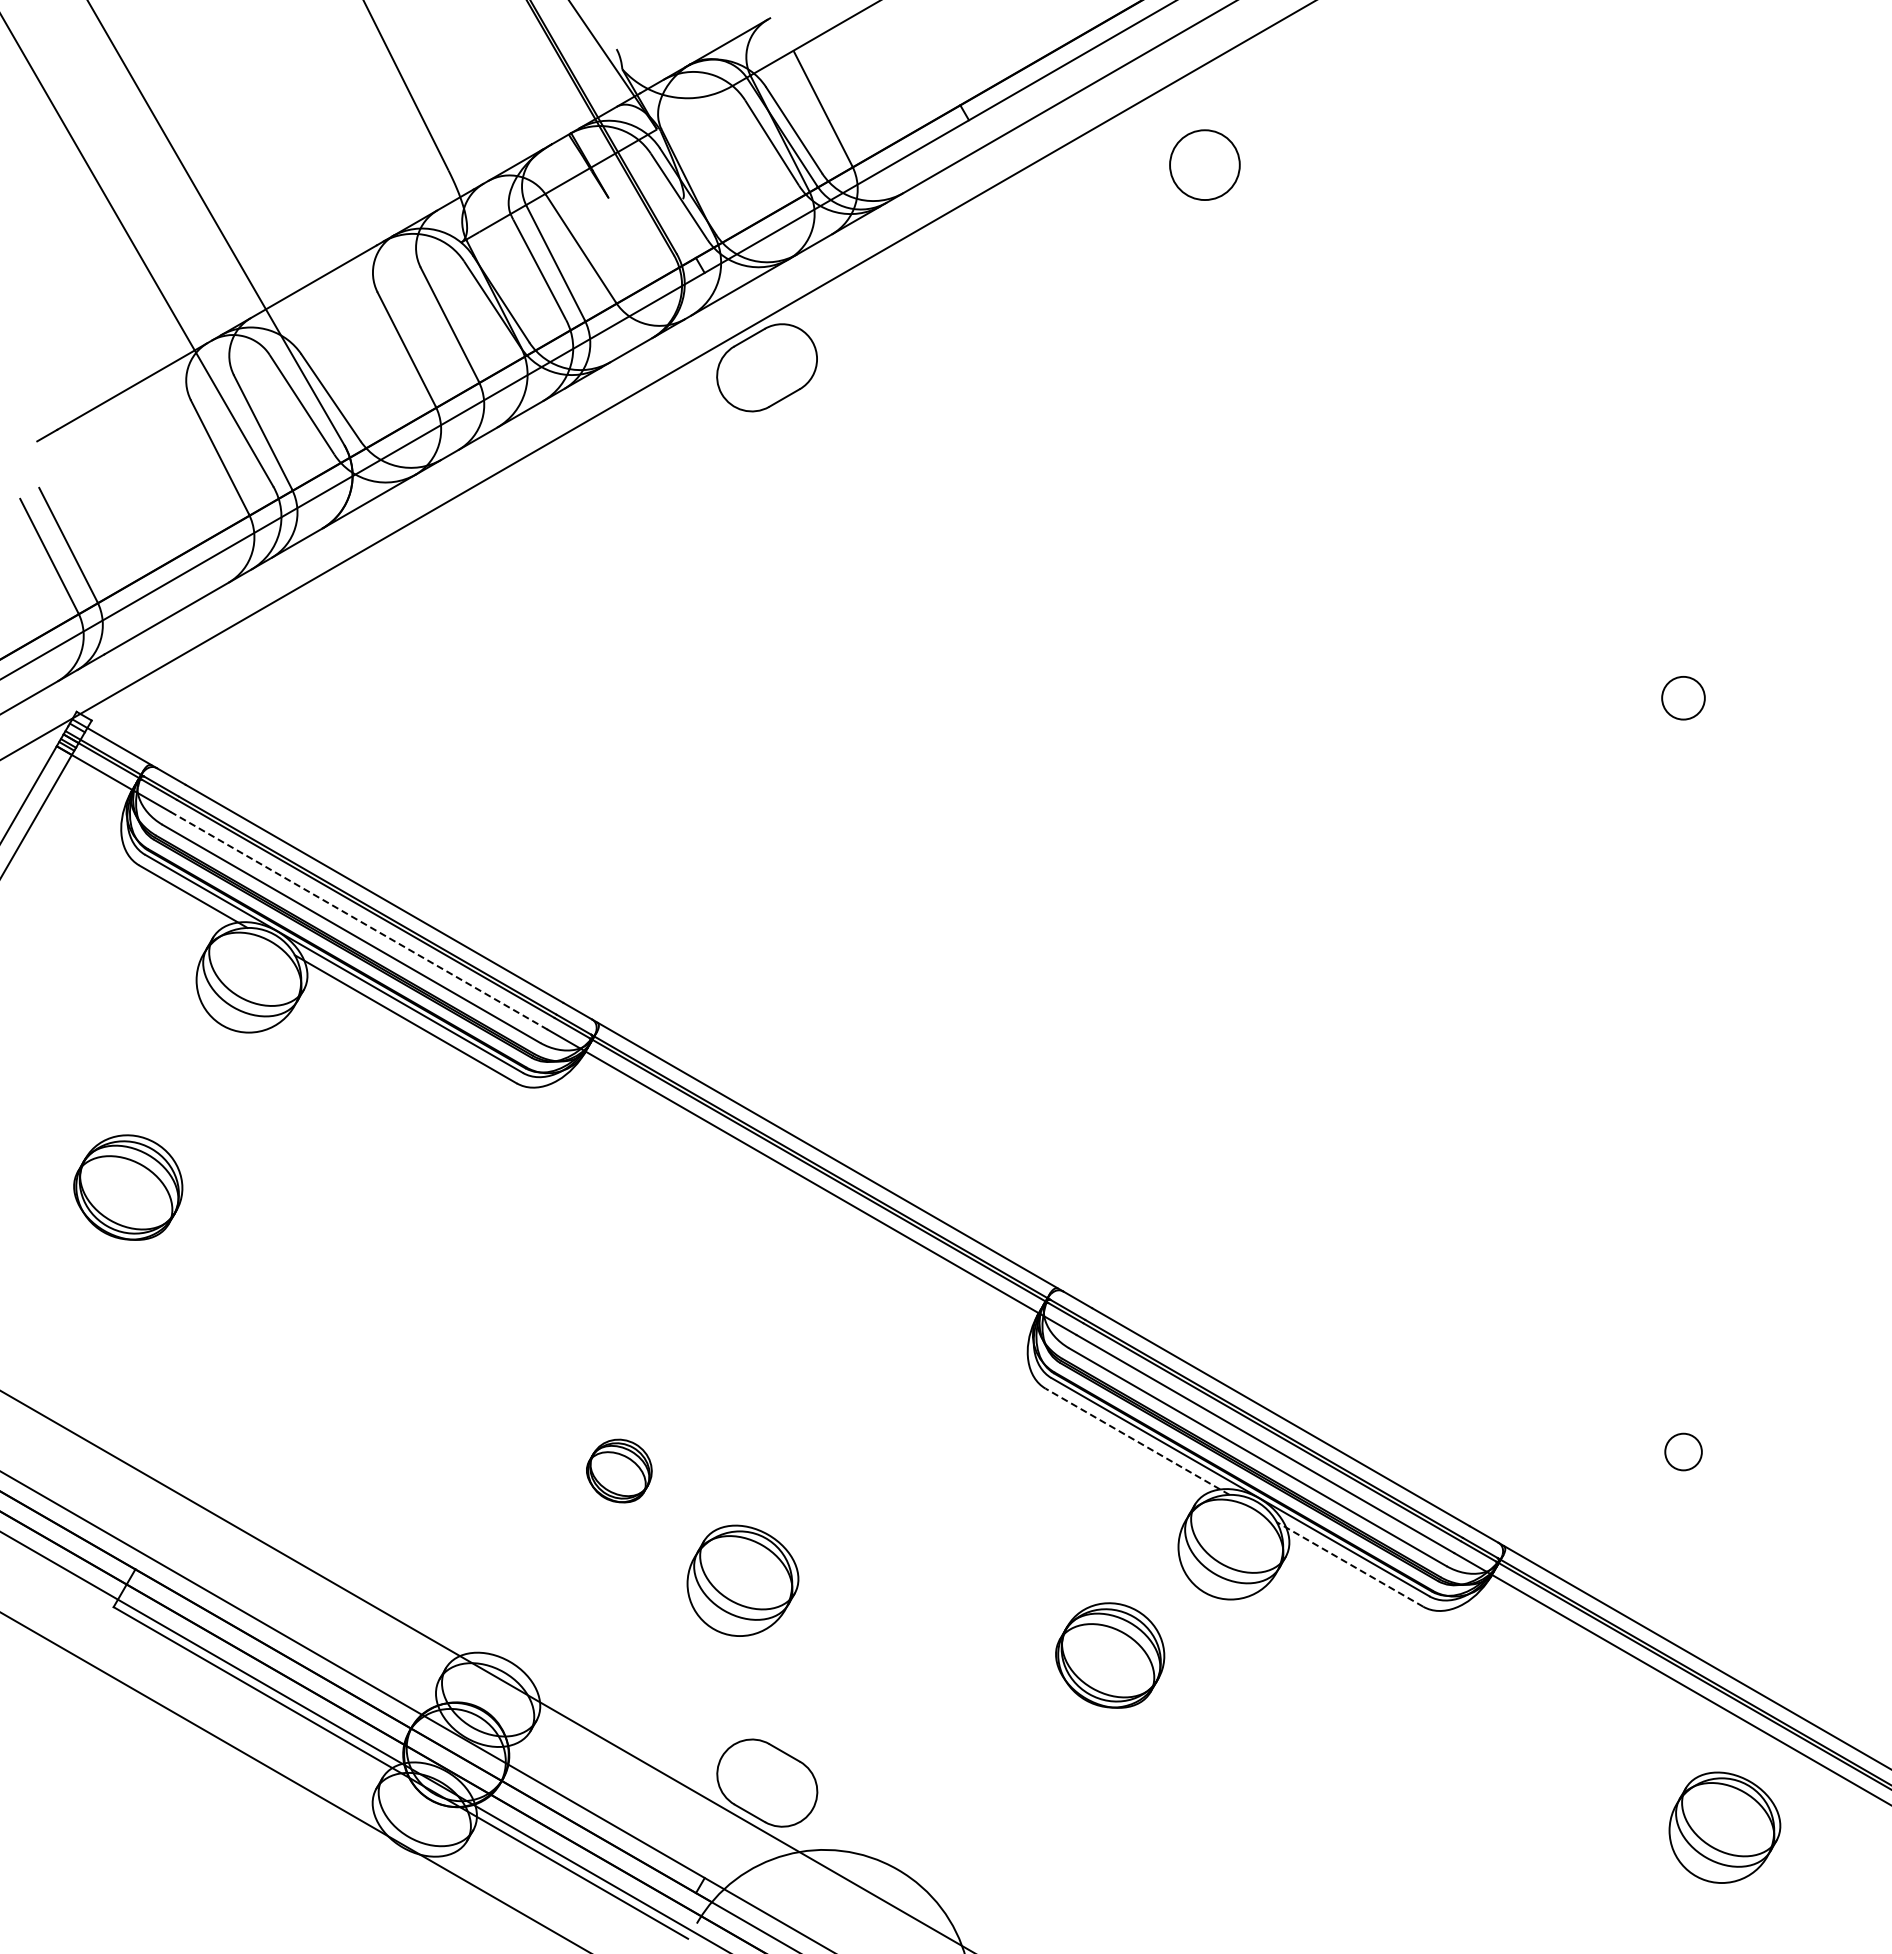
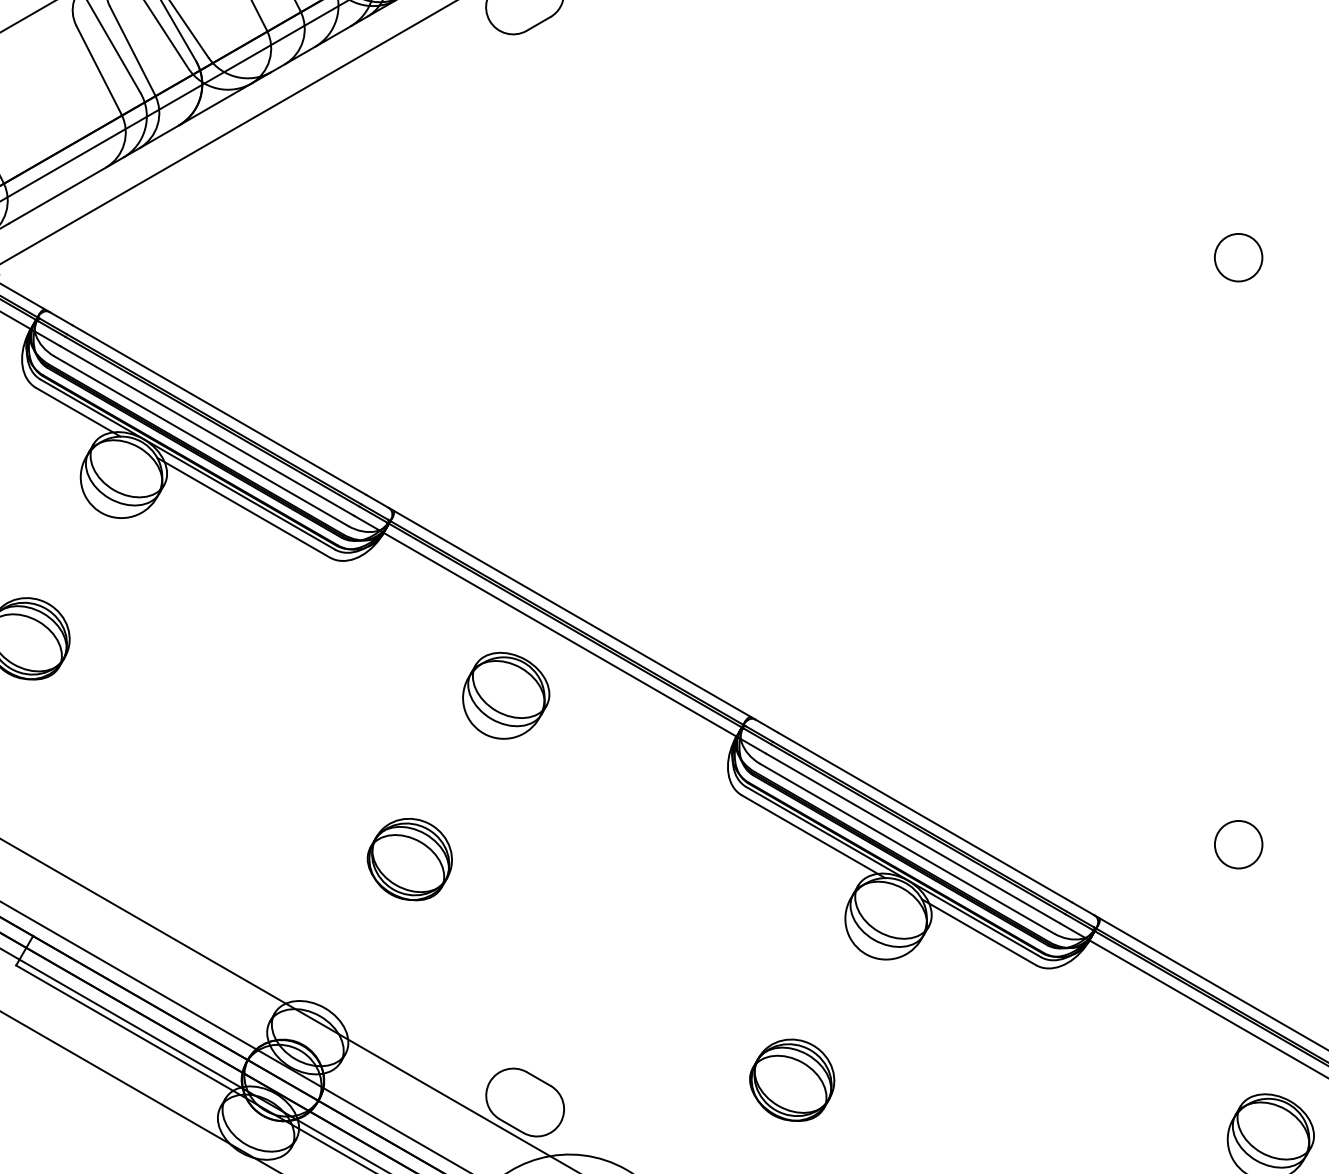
circle: (1683, 697) -> (1238, 257), size x1.43
line: (358, 920) -> (206, 430), dashed -> solid
line: (1137, 1441) -> (813, 836), dashed -> solid
circle: (1683, 1451) -> (1238, 844), size x1.67
part: (619, 1470) -> (410, 859), size x1.67
line: (1350, 1564) -> (979, 932), dashed -> solid
part: (742, 1580) -> (505, 695), moved
part: (1110, 1655) -> (792, 1080), moved

